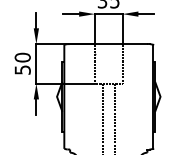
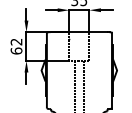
text: (22, 63) -> (16, 46), 50 -> 62

